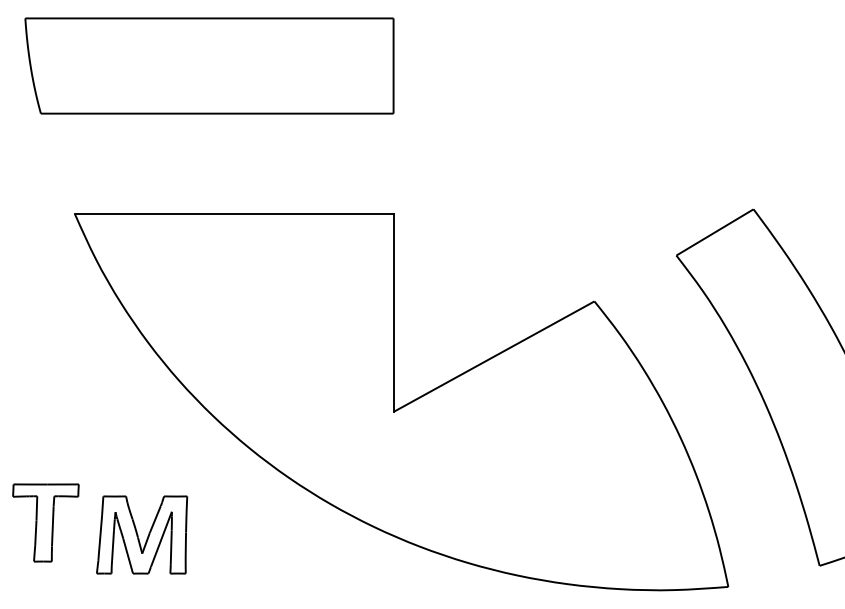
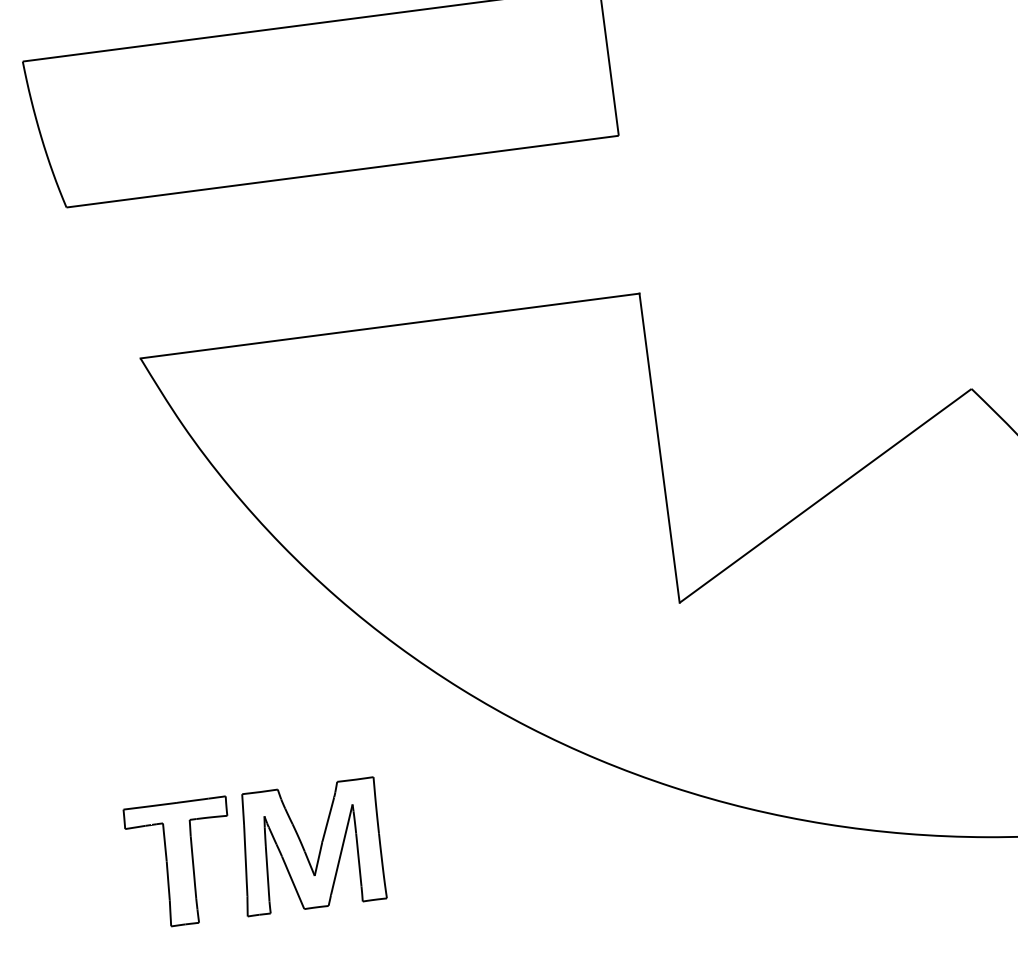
part: (45, 522) -> (181, 862), moved

